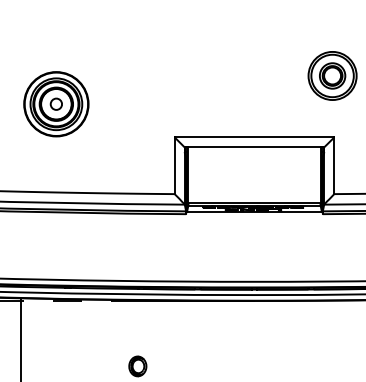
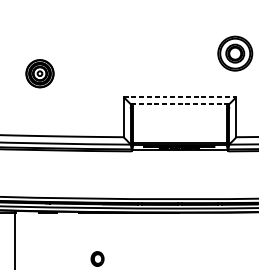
part: (56, 104) -> (40, 73), size x0.6
line: (254, 137) -> (180, 97), solid -> dashed
line: (254, 147) -> (180, 104), solid -> dashed

